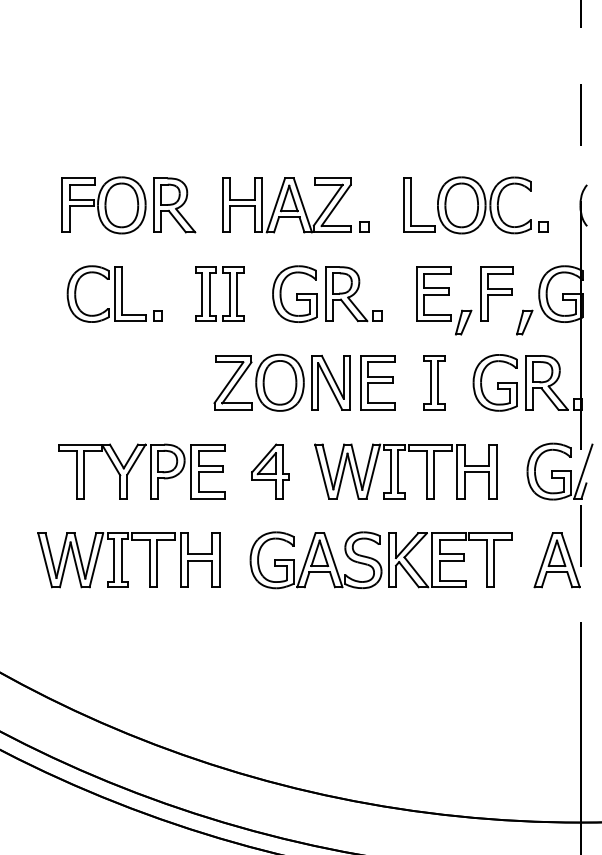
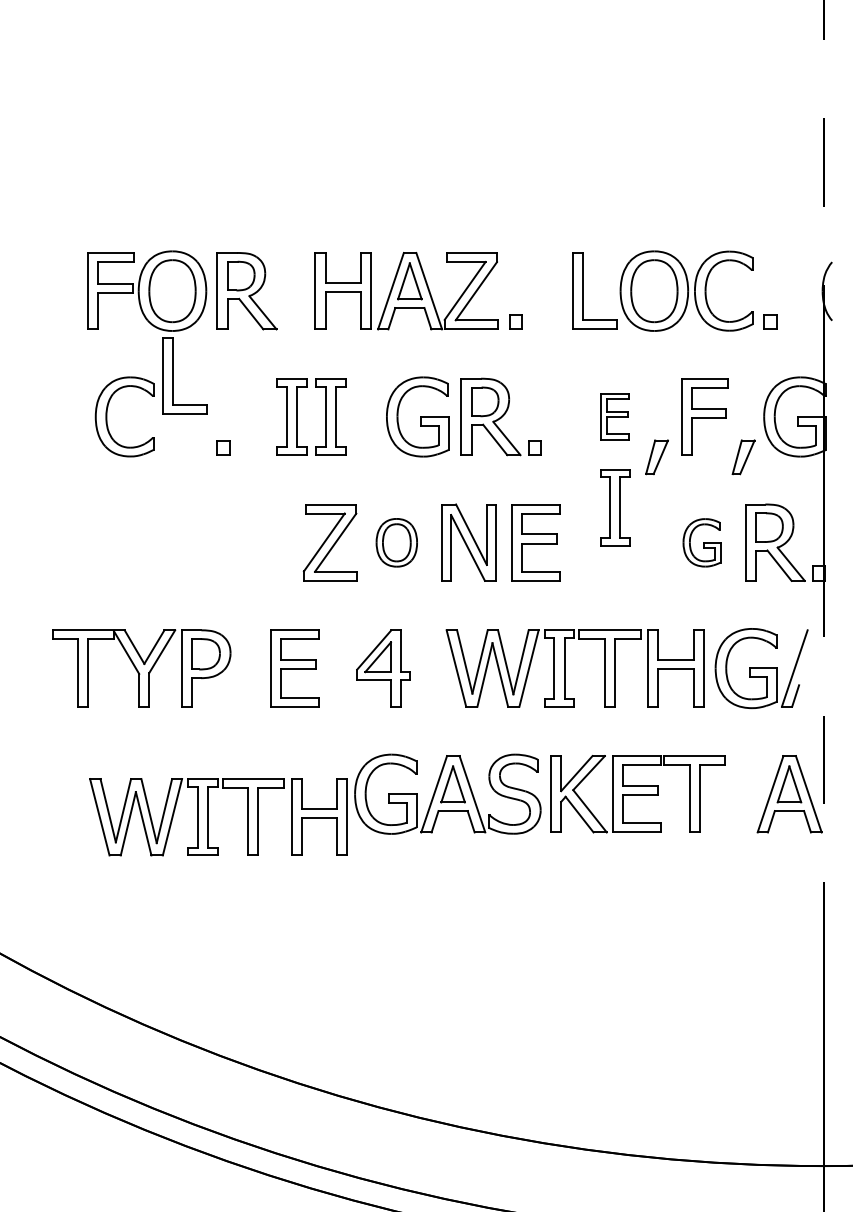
part: (122, 293) -> (173, 375), moved
part: (433, 293) -> (614, 416), size x0.6
part: (279, 382) -> (396, 542), size x0.6
part: (434, 382) -> (615, 507), moved
part: (494, 382) -> (701, 542), size x0.6
part: (121, 471) -> (141, 668), moved
part: (559, 471) -> (761, 668), moved
part: (121, 560) -> (208, 817), moved

